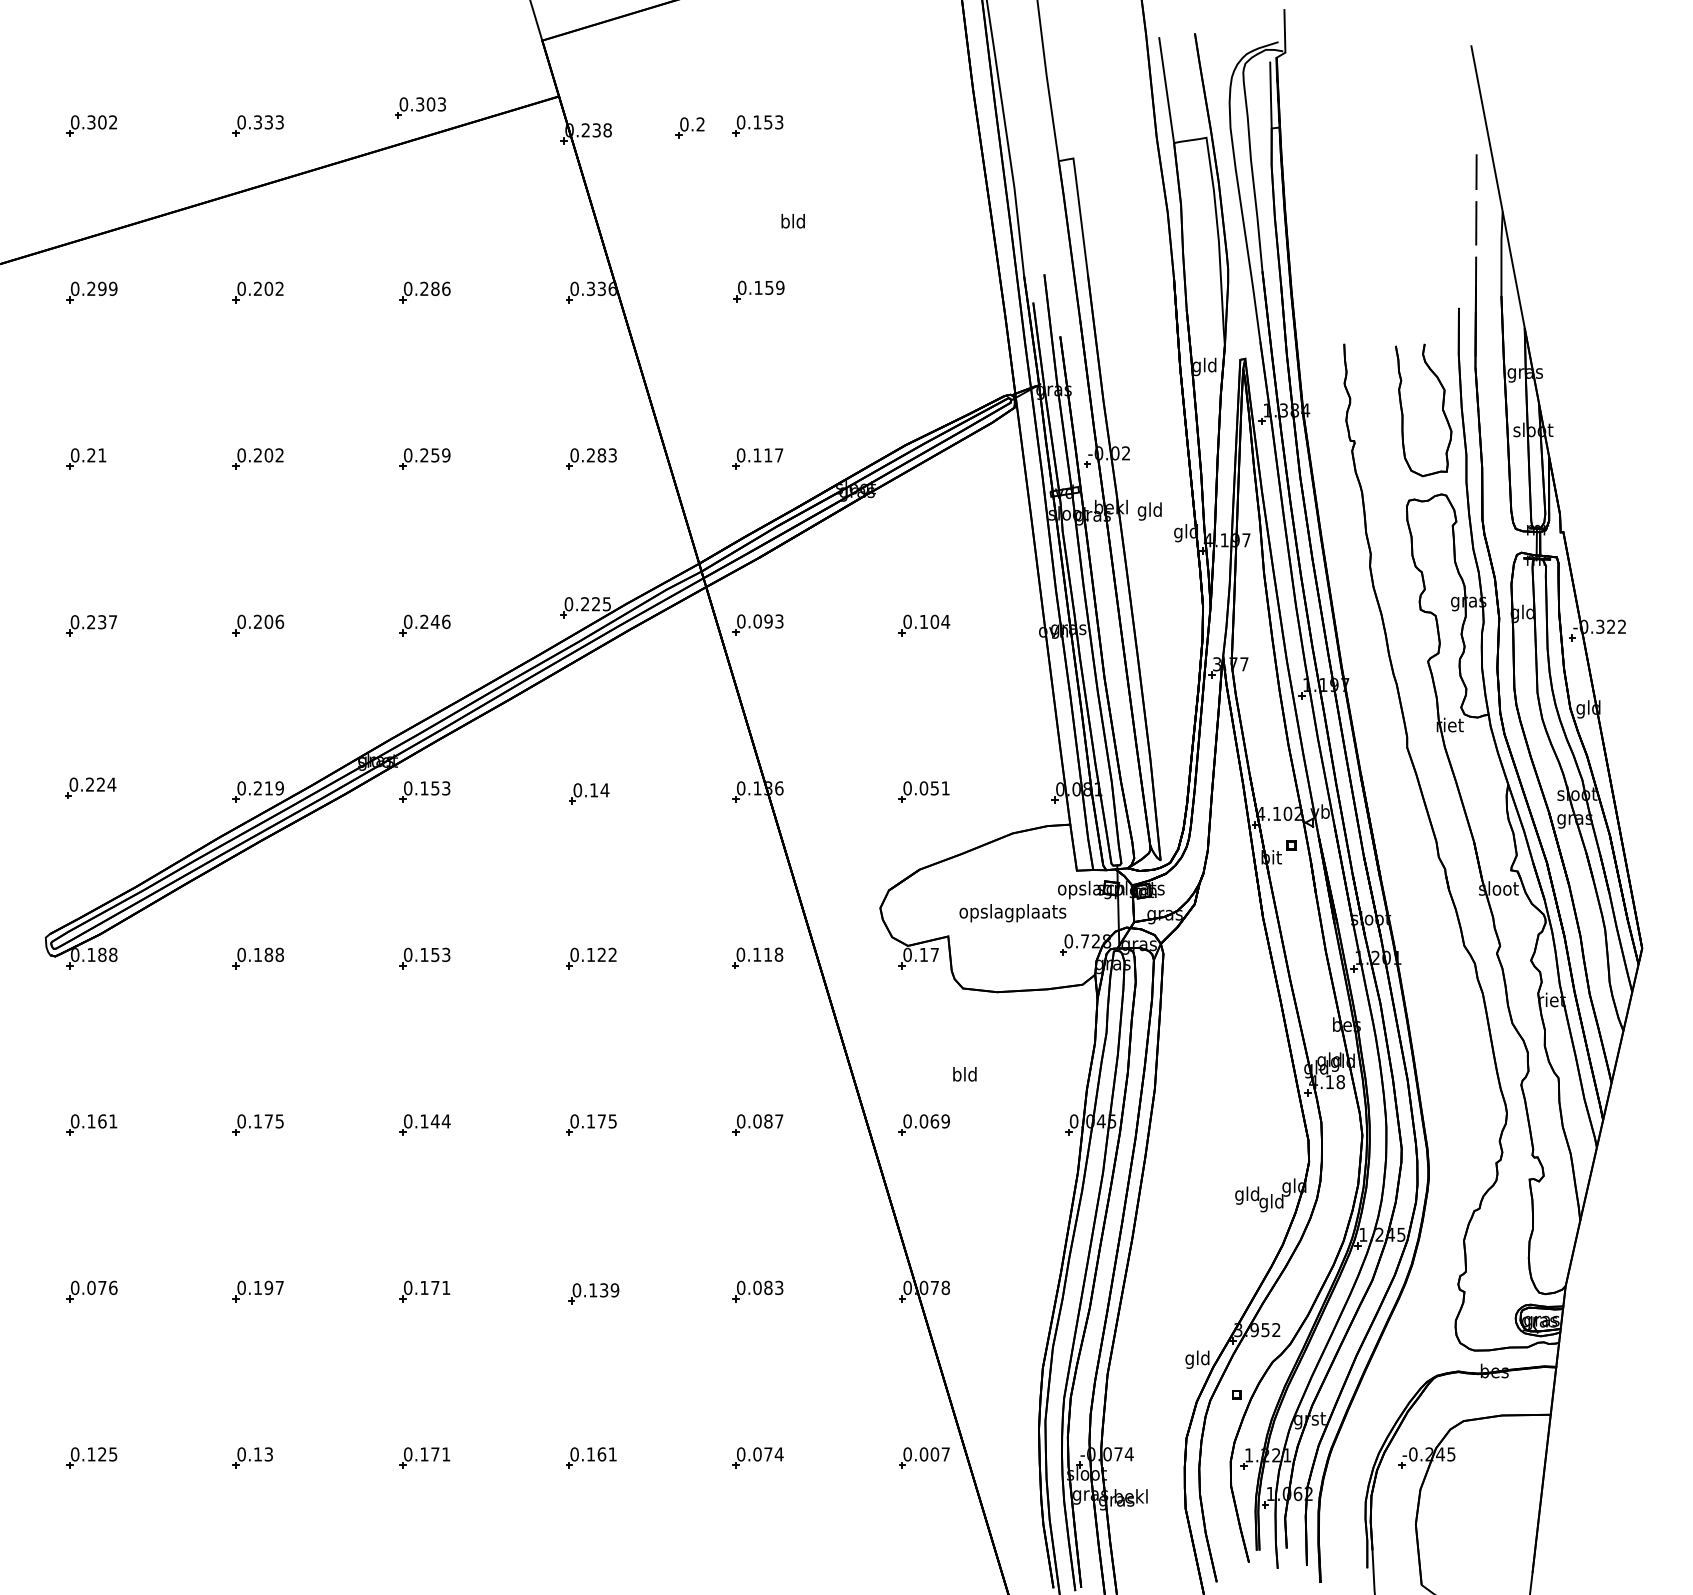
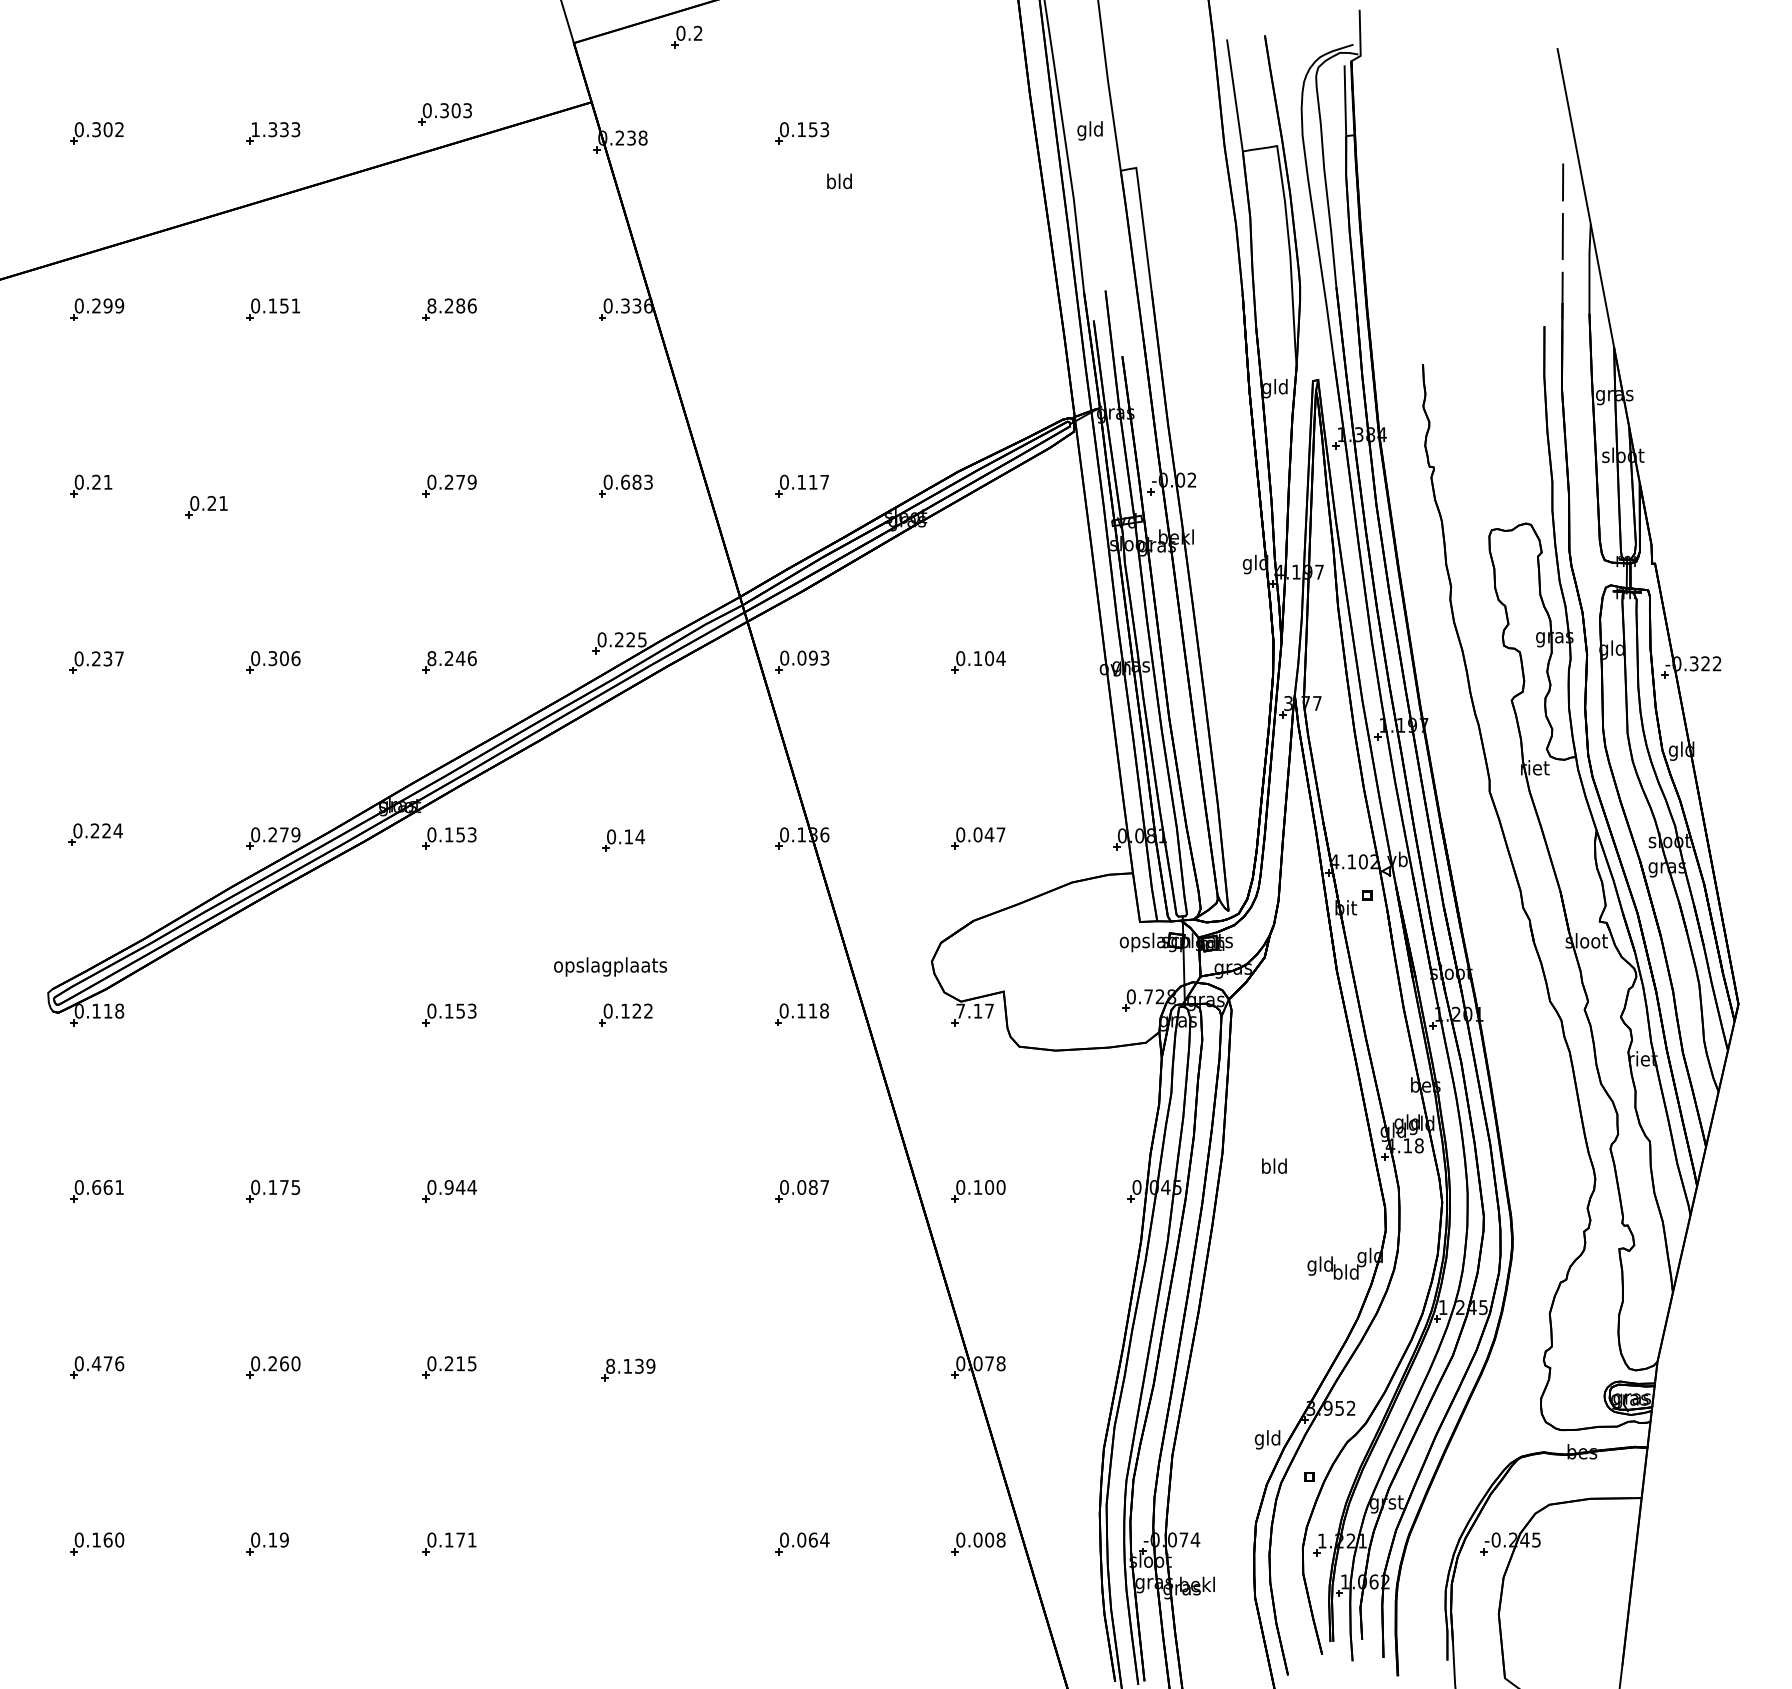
text: (241, 122) -> (255, 129), 0.333 -> 1.333
part: (689, 127) -> (686, 36), moved
text: (792, 220) -> (838, 180), moved
text: (268, 288) -> (284, 305), 0.202 -> 0.151
text: (408, 288) -> (432, 305), 0.286 -> 8.286
part: (758, 291) -> (802, 308), removed
part: (1442, 410) -> (1527, 434), removed
text: (435, 455) -> (460, 482), 0.259 -> 0.279
text: (590, 455) -> (624, 482), 0.283 -> 0.683
part: (257, 458) -> (272, 485), removed
part: (195, 478) -> (206, 506), added
text: (1149, 511) -> (1089, 130), moved
text: (408, 621) -> (432, 658), 0.246 -> 8.246
text: (257, 622) -> (272, 659), 0.206 -> 0.306
text: (268, 788) -> (284, 834), 0.219 -> 0.279
text: (939, 788) -> (994, 834), 0.051 -> 0.047
text: (1012, 913) -> (610, 967), moved
text: (102, 954) -> (108, 1010), 0.188 -> 0.118
text: (907, 954) -> (960, 1010), 0.17 -> 7.17
part: (257, 958) -> (272, 1014), removed
text: (964, 1074) -> (1273, 1166), moved
text: (91, 1121) -> (96, 1187), 0.161 -> 0.661
text: (424, 1121) -> (449, 1187), 0.144 -> 0.944
text: (934, 1121) -> (989, 1187), 0.069 -> 0.100
part: (591, 1124) -> (626, 1190), removed
text: (1263, 1203) -> (1337, 1274), gld -> bld
text: (91, 1287) -> (96, 1363), 0.076 -> 0.476
text: (268, 1287) -> (284, 1363), 0.197 -> 0.260
text: (435, 1287) -> (460, 1363), 0.171 -> 0.215
text: (576, 1290) -> (610, 1366), 0.139 -> 8.139
part: (757, 1291) -> (801, 1367), removed
text: (107, 1454) -> (113, 1540), 0.125 -> 0.160
text: (268, 1454) -> (284, 1540), 0.13 -> 0.19
text: (768, 1454) -> (813, 1540), 0.074 -> 0.064
text: (945, 1454) -> (1000, 1540), 0.007 -> 0.008
part: (591, 1457) -> (626, 1543), removed

